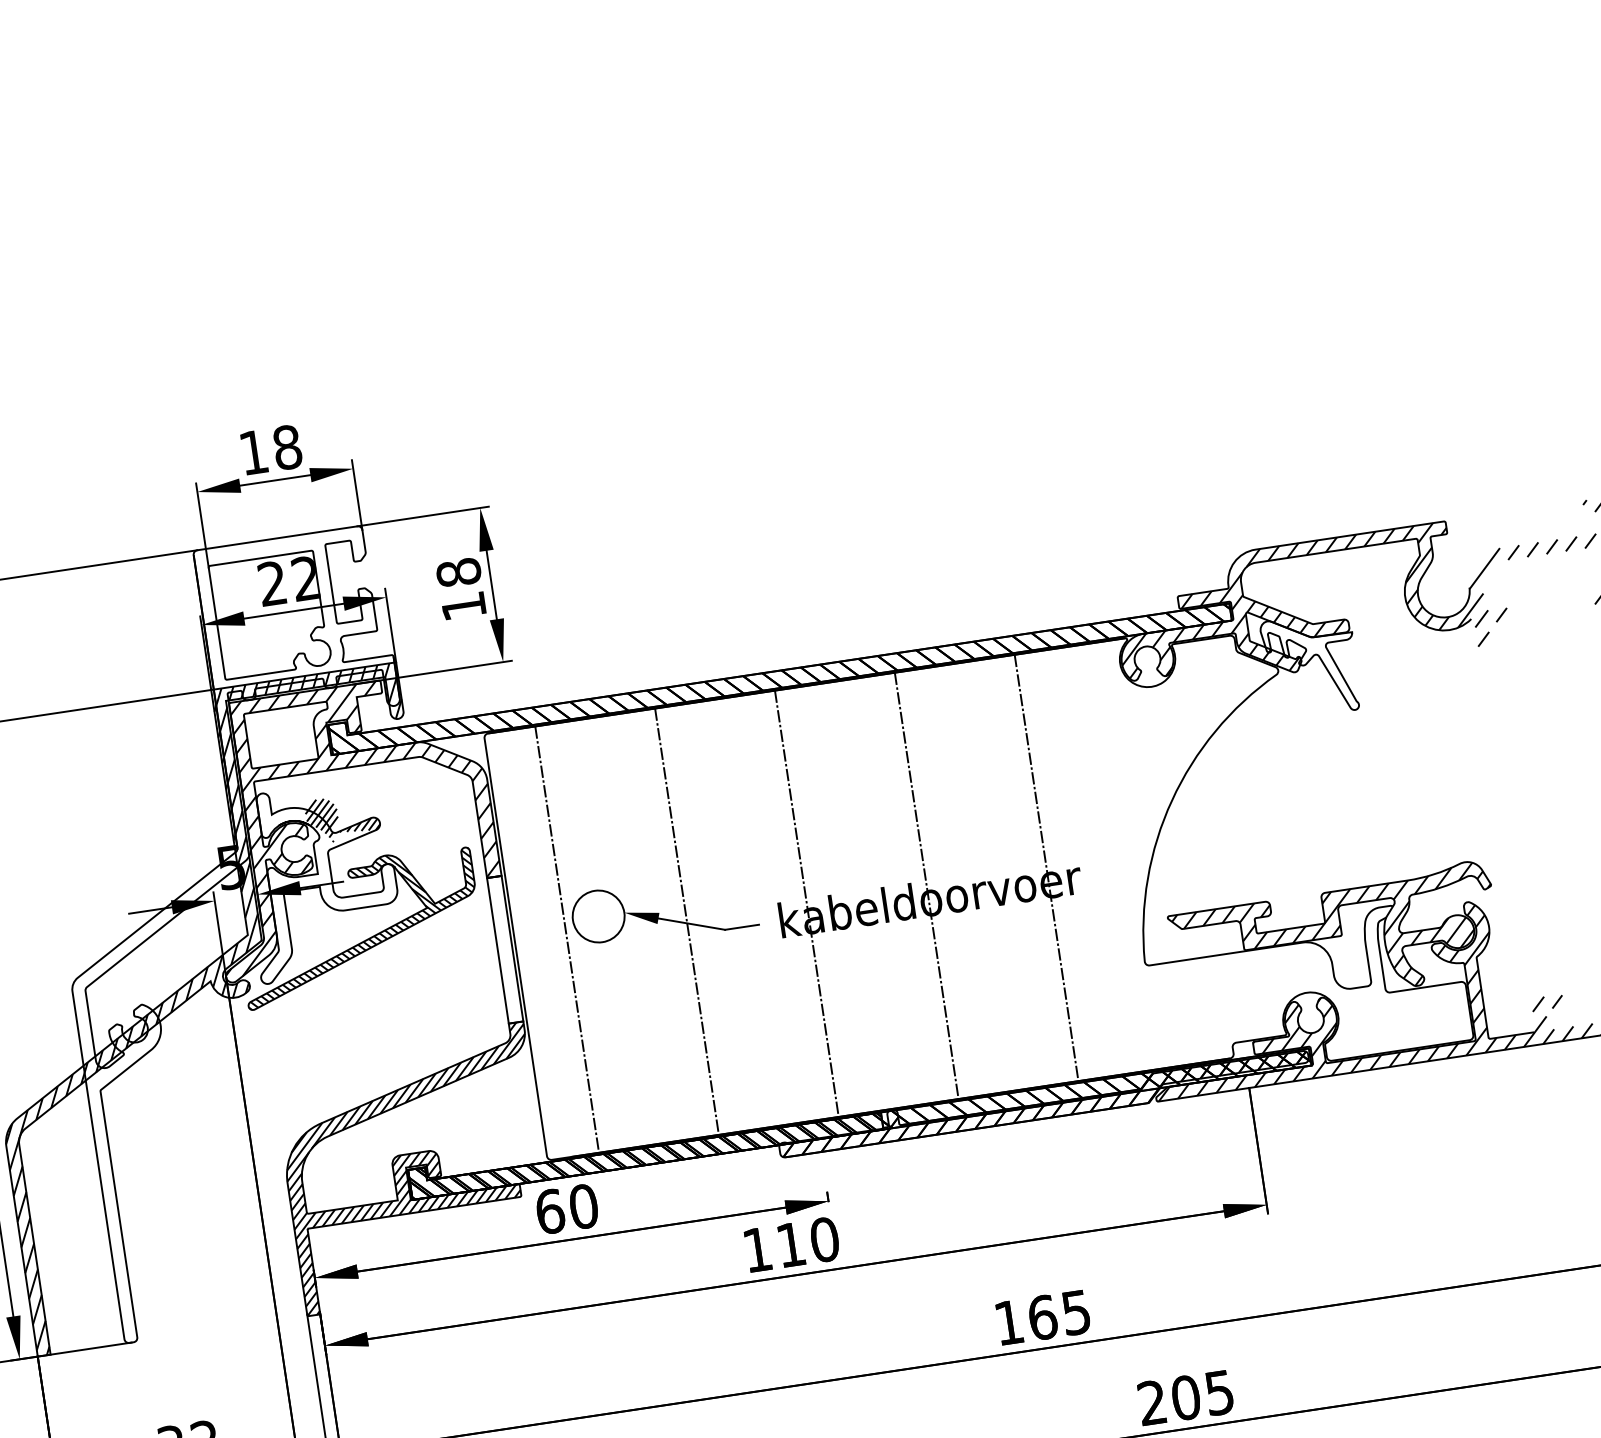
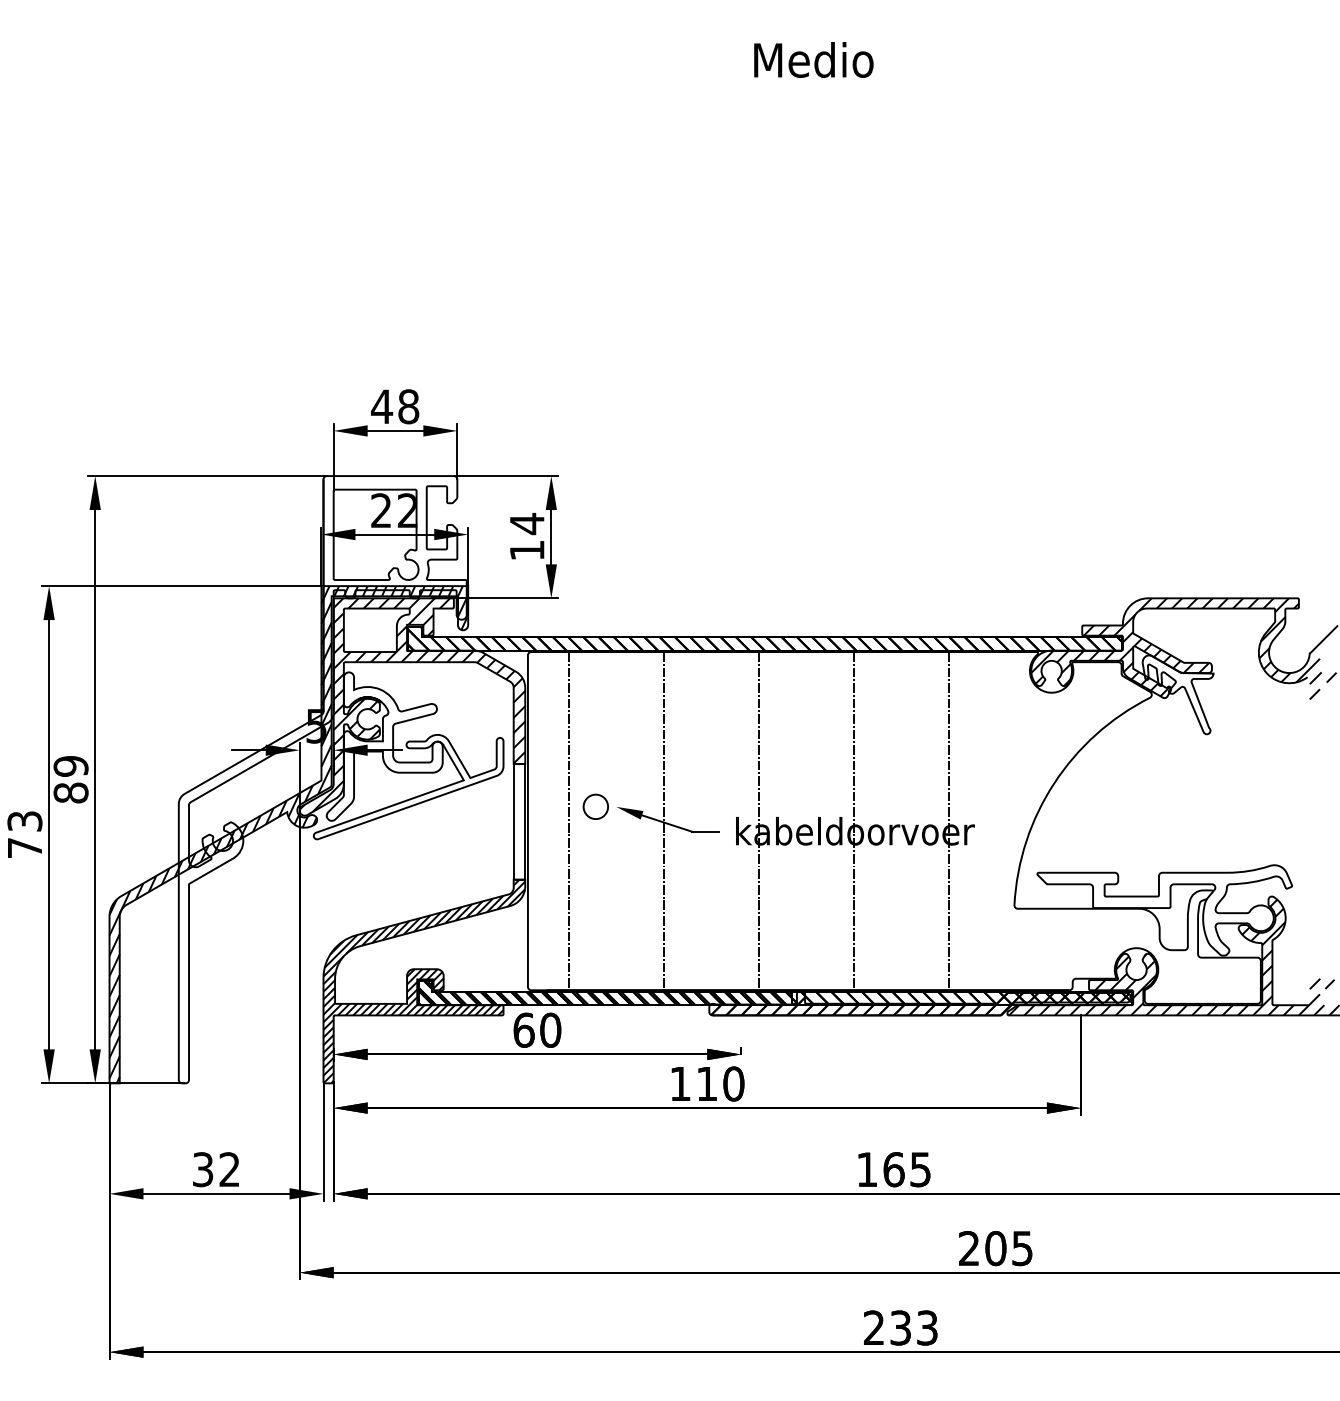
text: (253, 452) -> (381, 406), 18 -> 48
text: (457, 572) -> (526, 523), 18 -> 14
hatch: (342, 817) -> (408, 700), removed
circle: (598, 916) -> (595, 806), size x0.6
hatch: (358, 926) -> (408, 786), removed
hatch: (1336, 939) -> (1165, 910), removed

